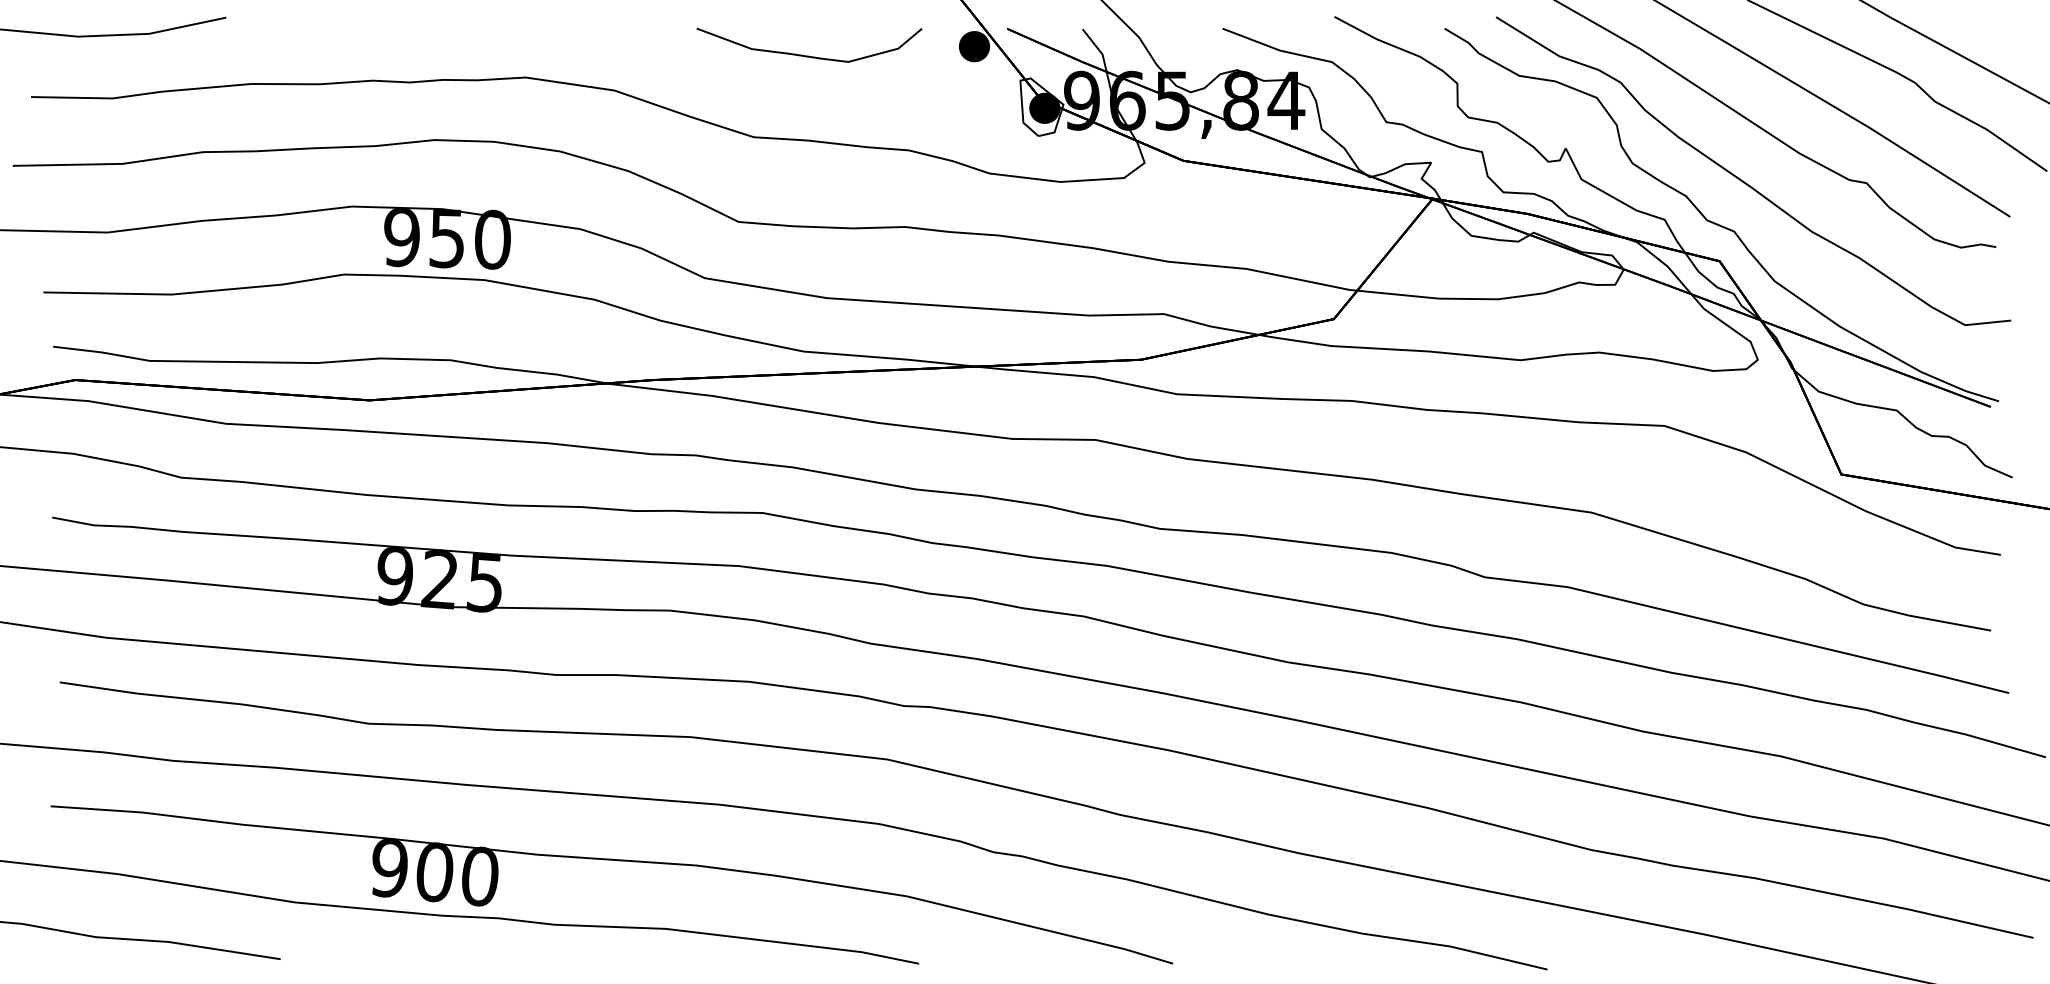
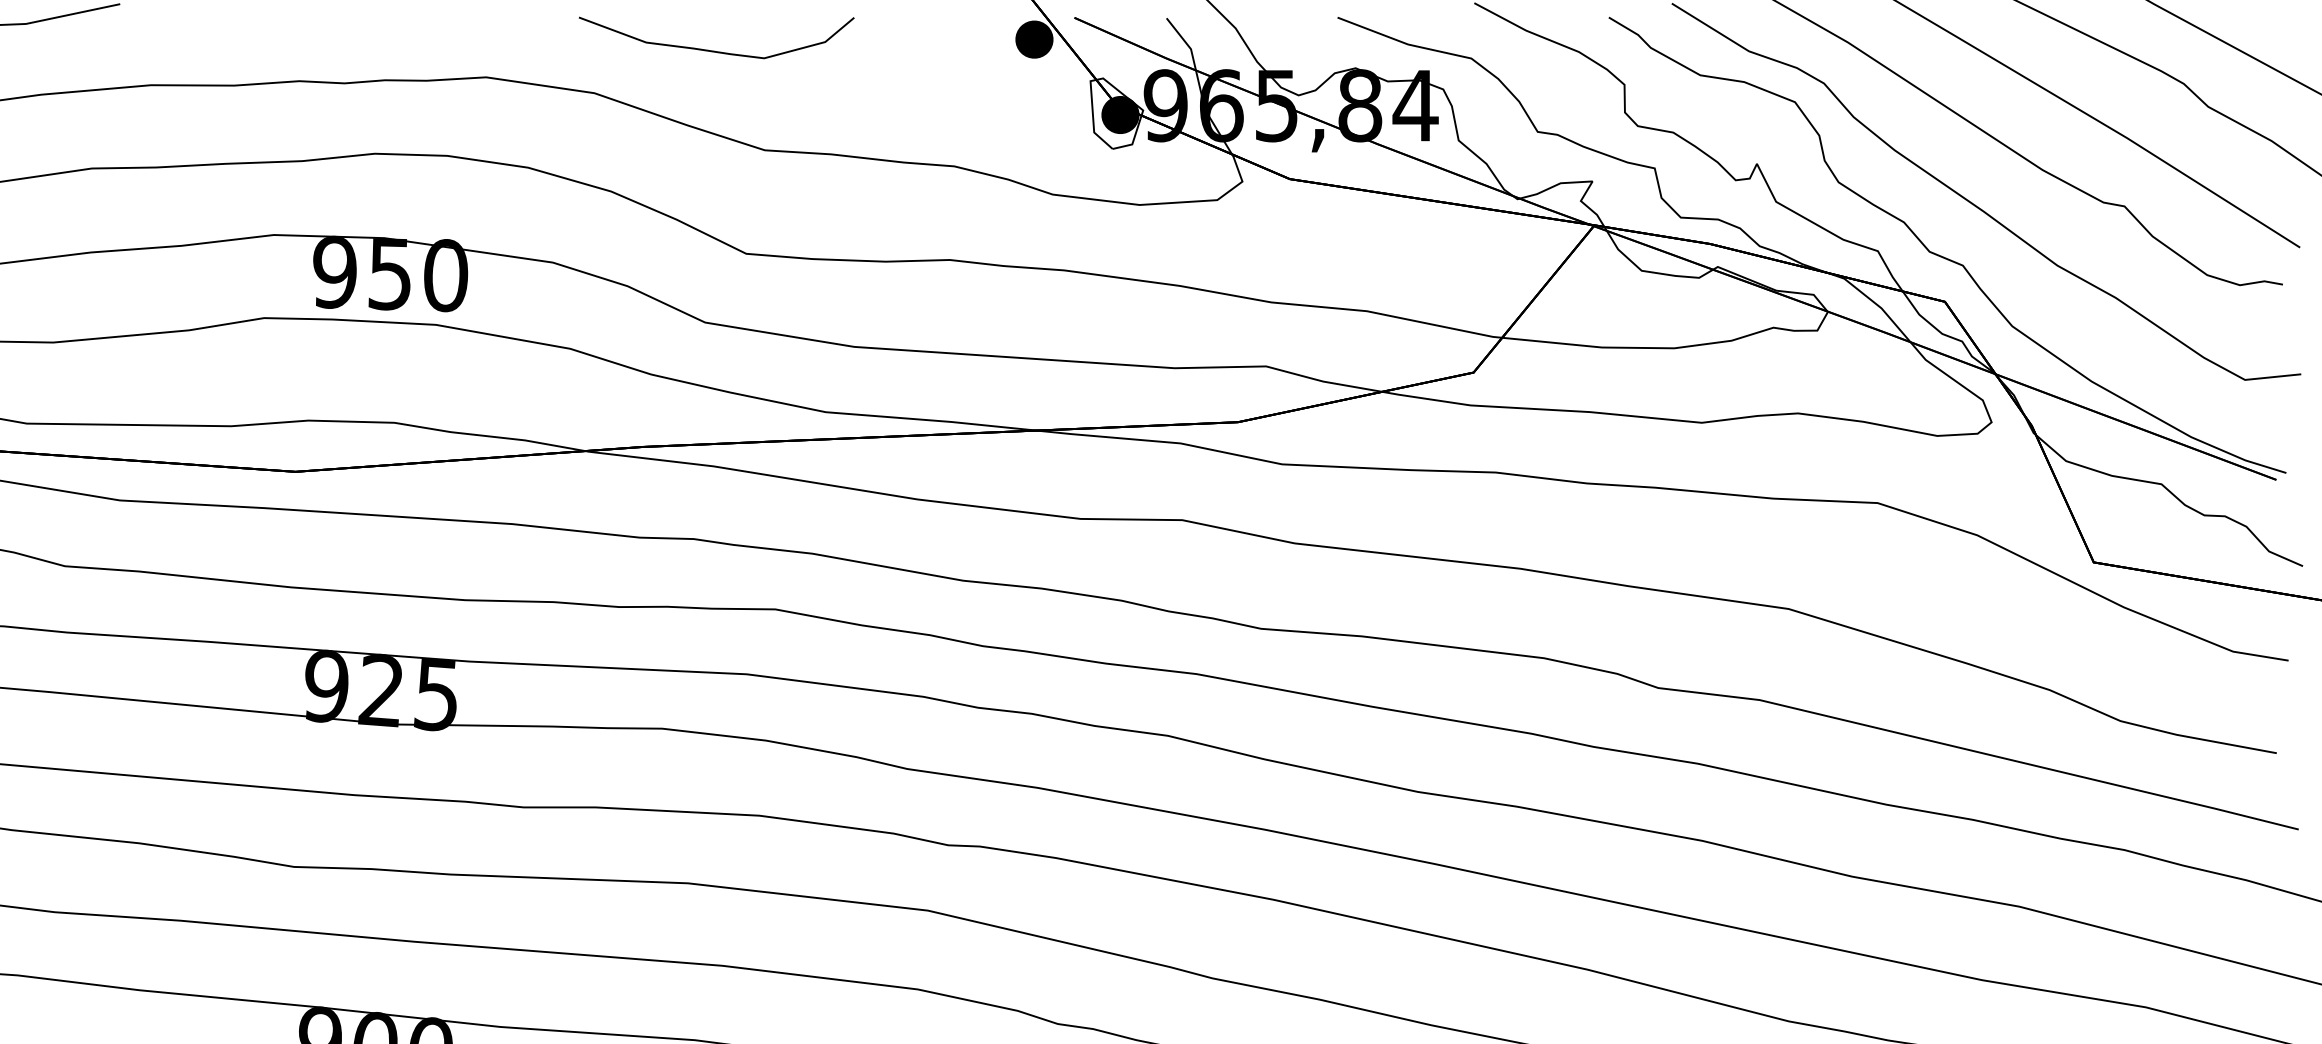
curve: (808, 55) -> (715, 50), moved

